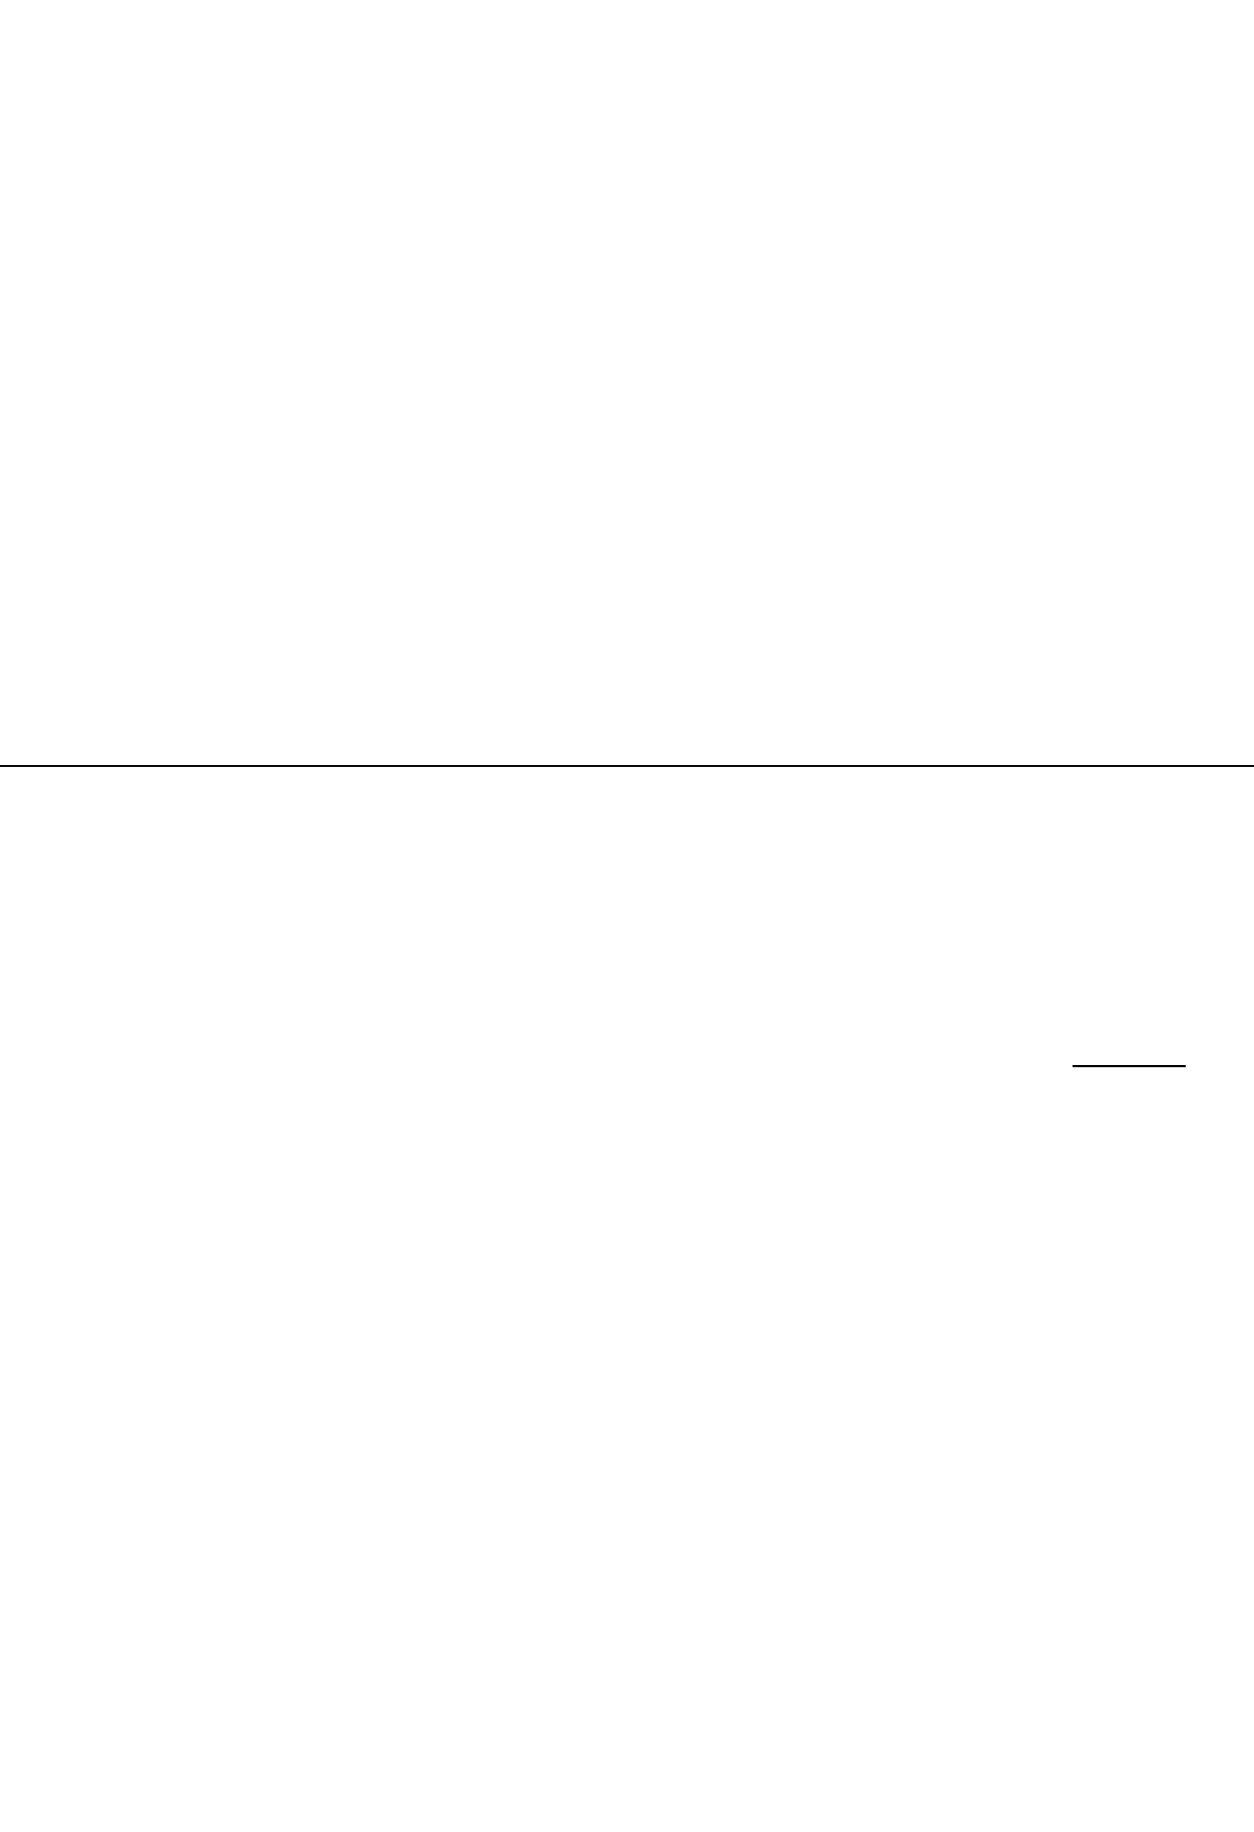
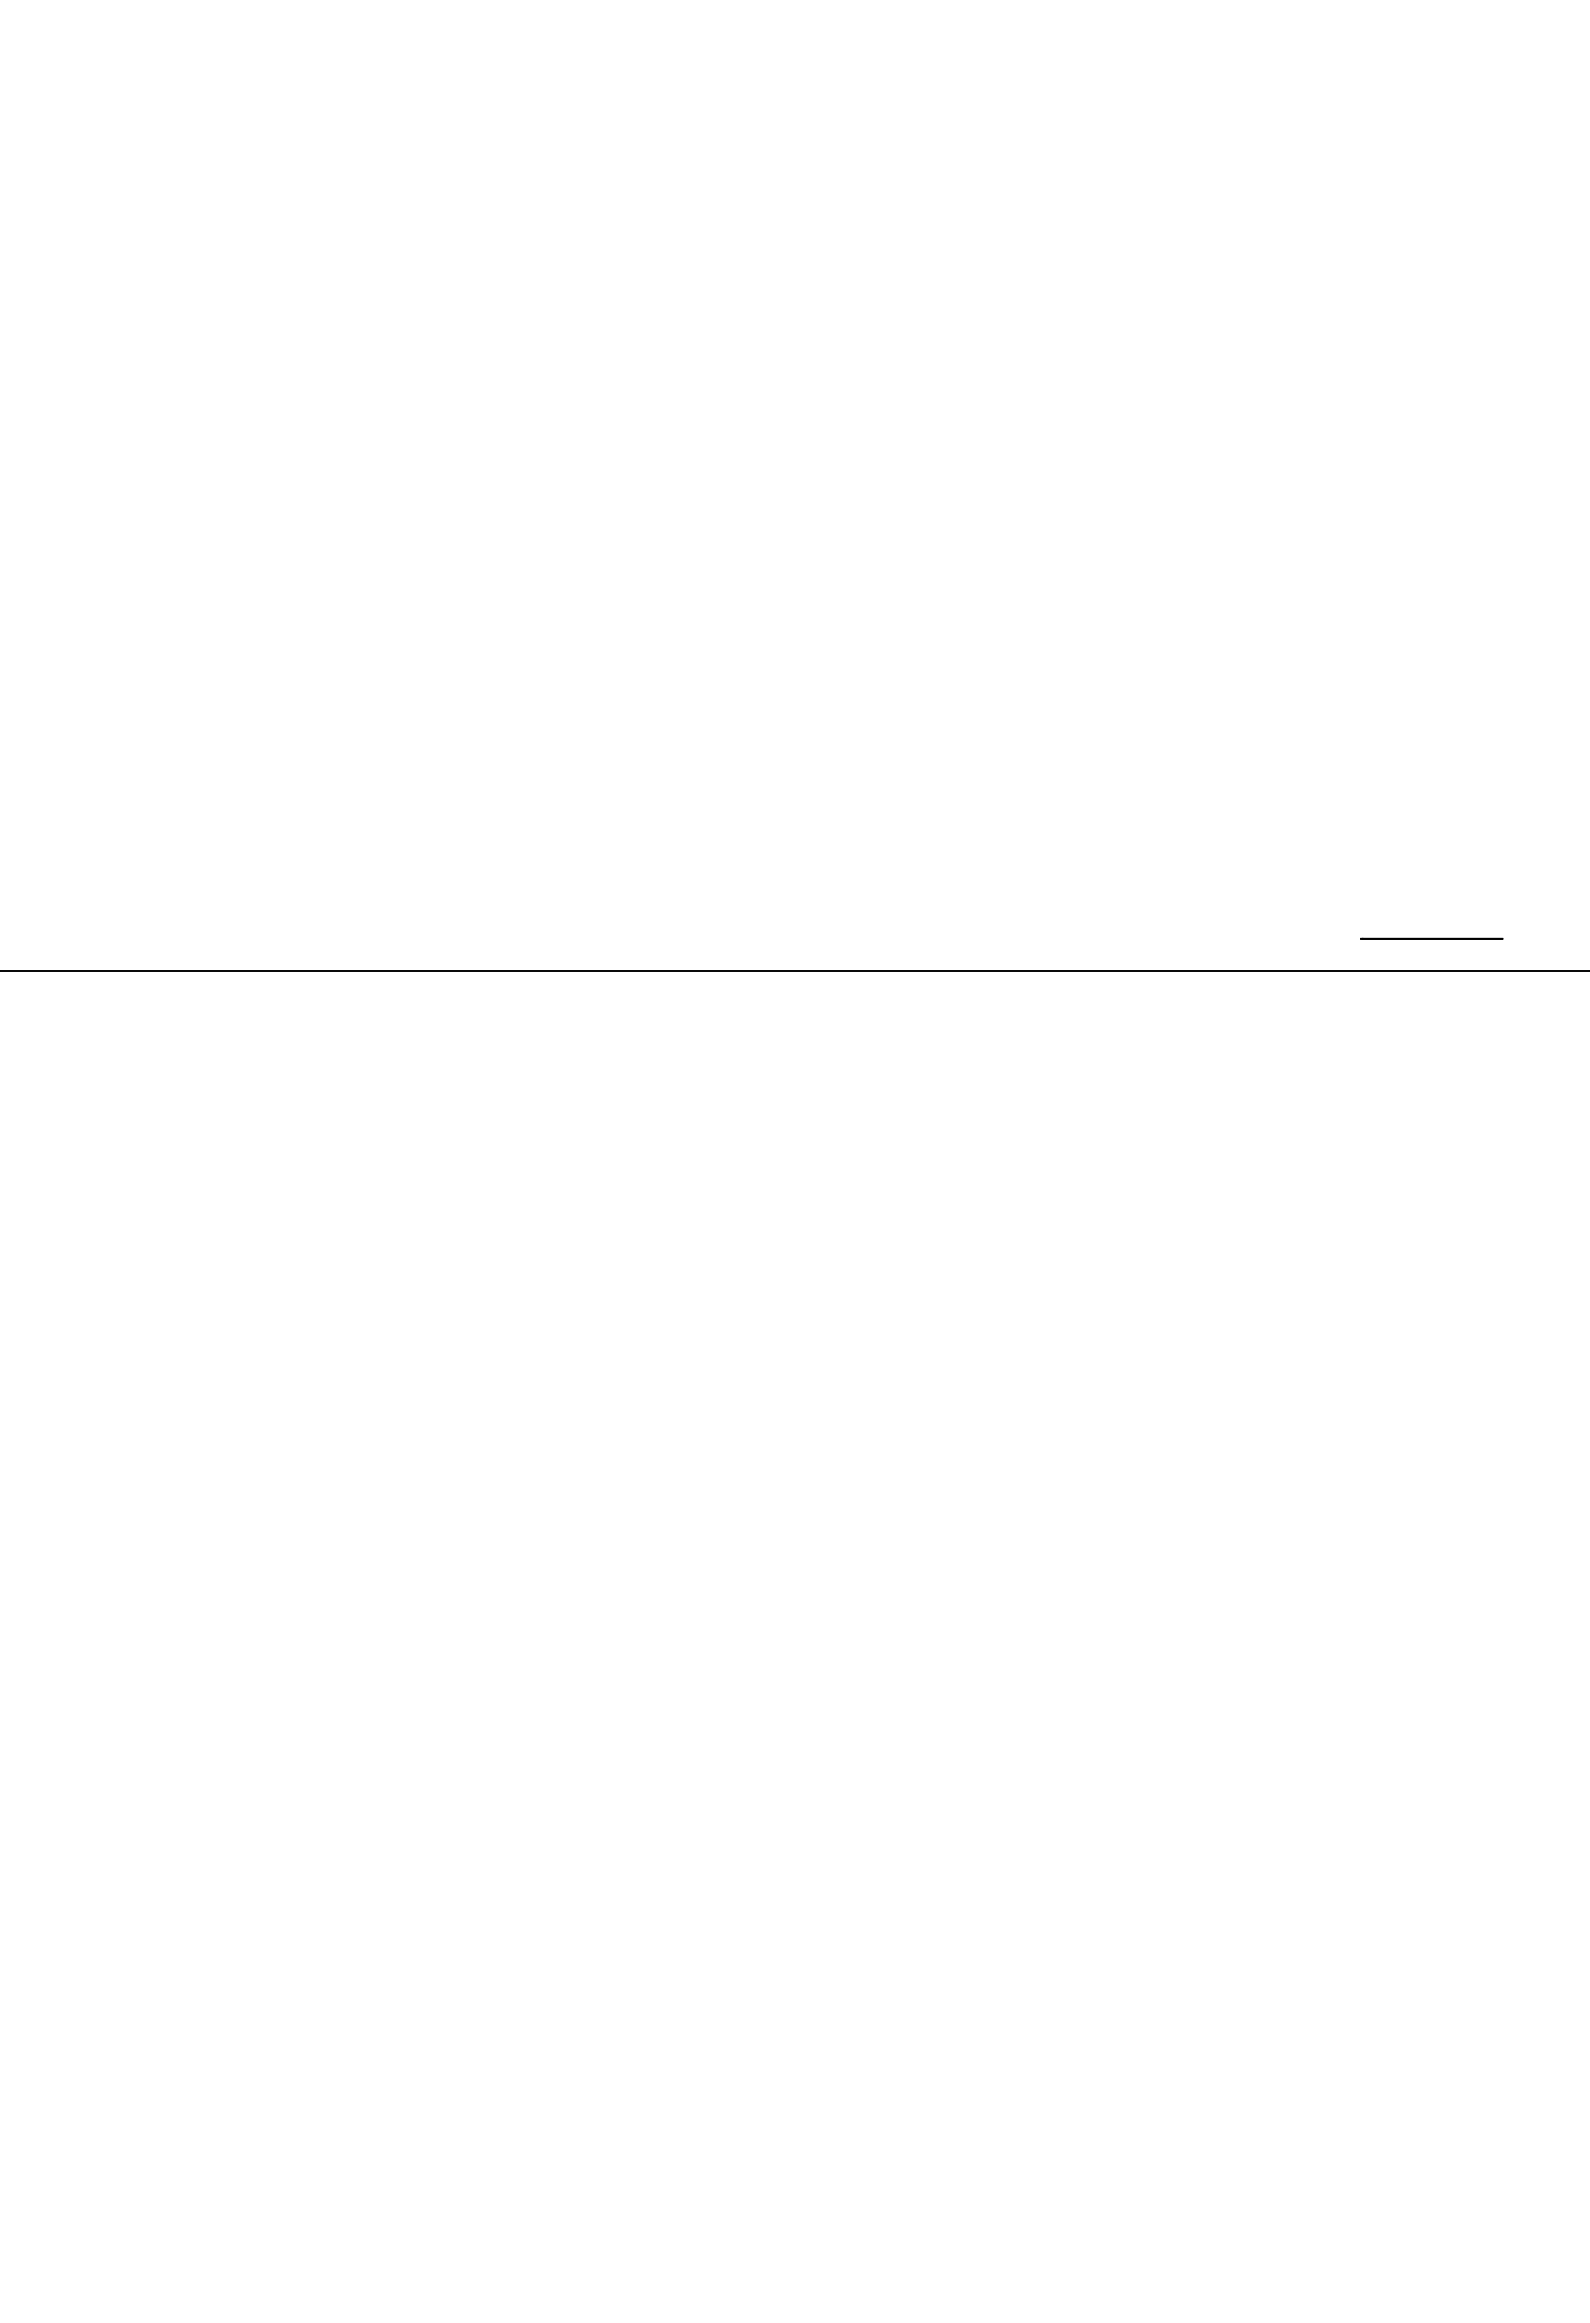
line: (1128, 1065) -> (1431, 938), moved

